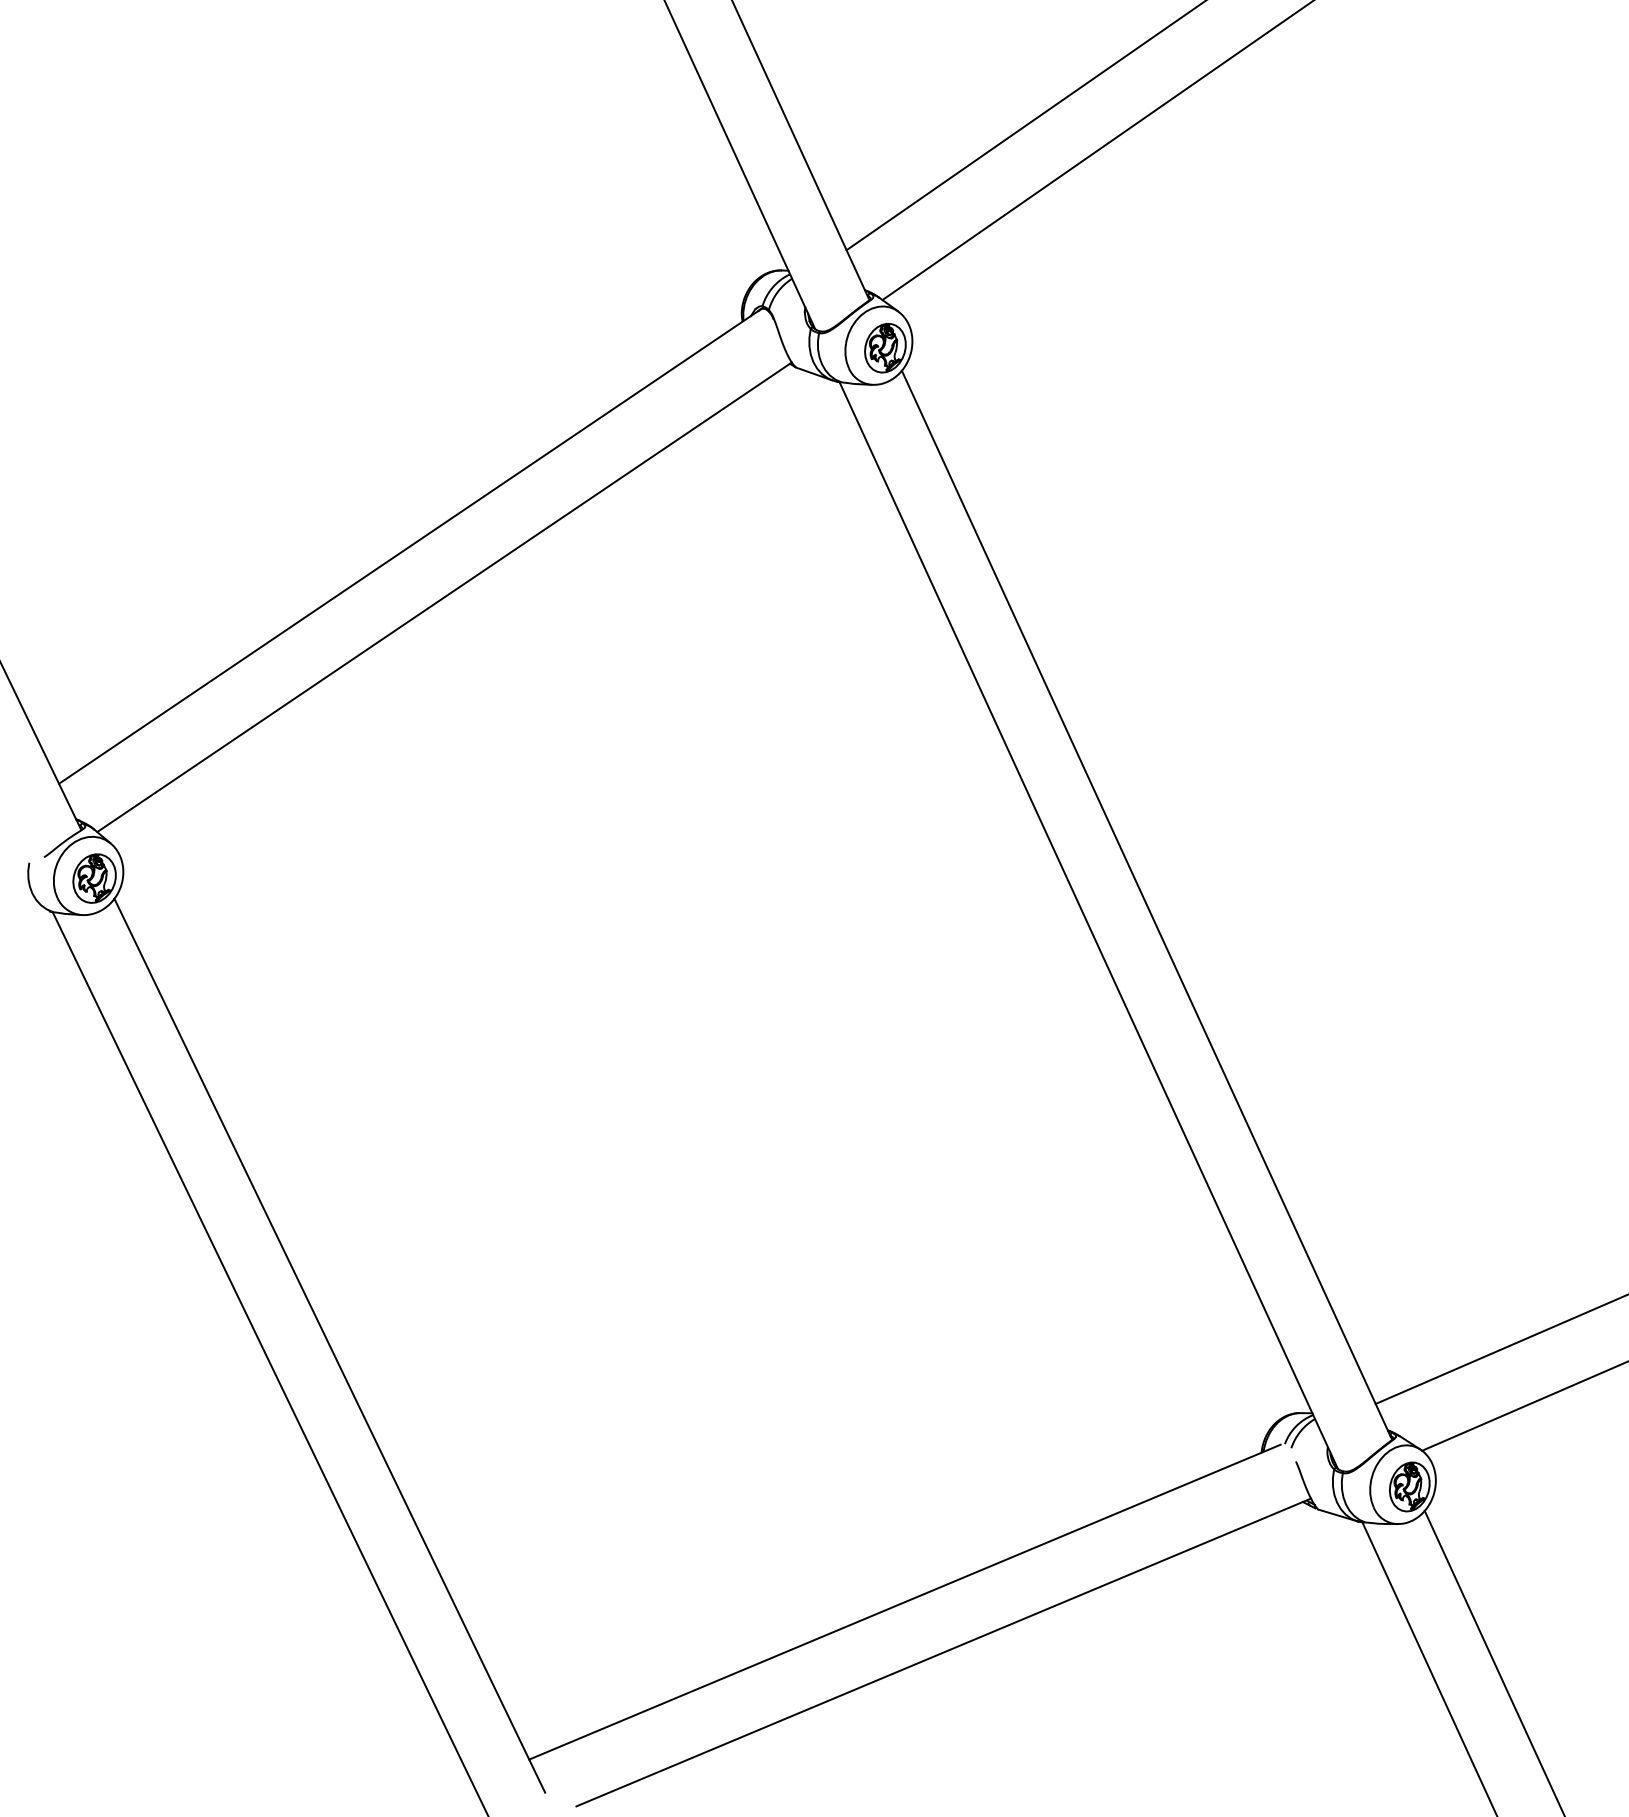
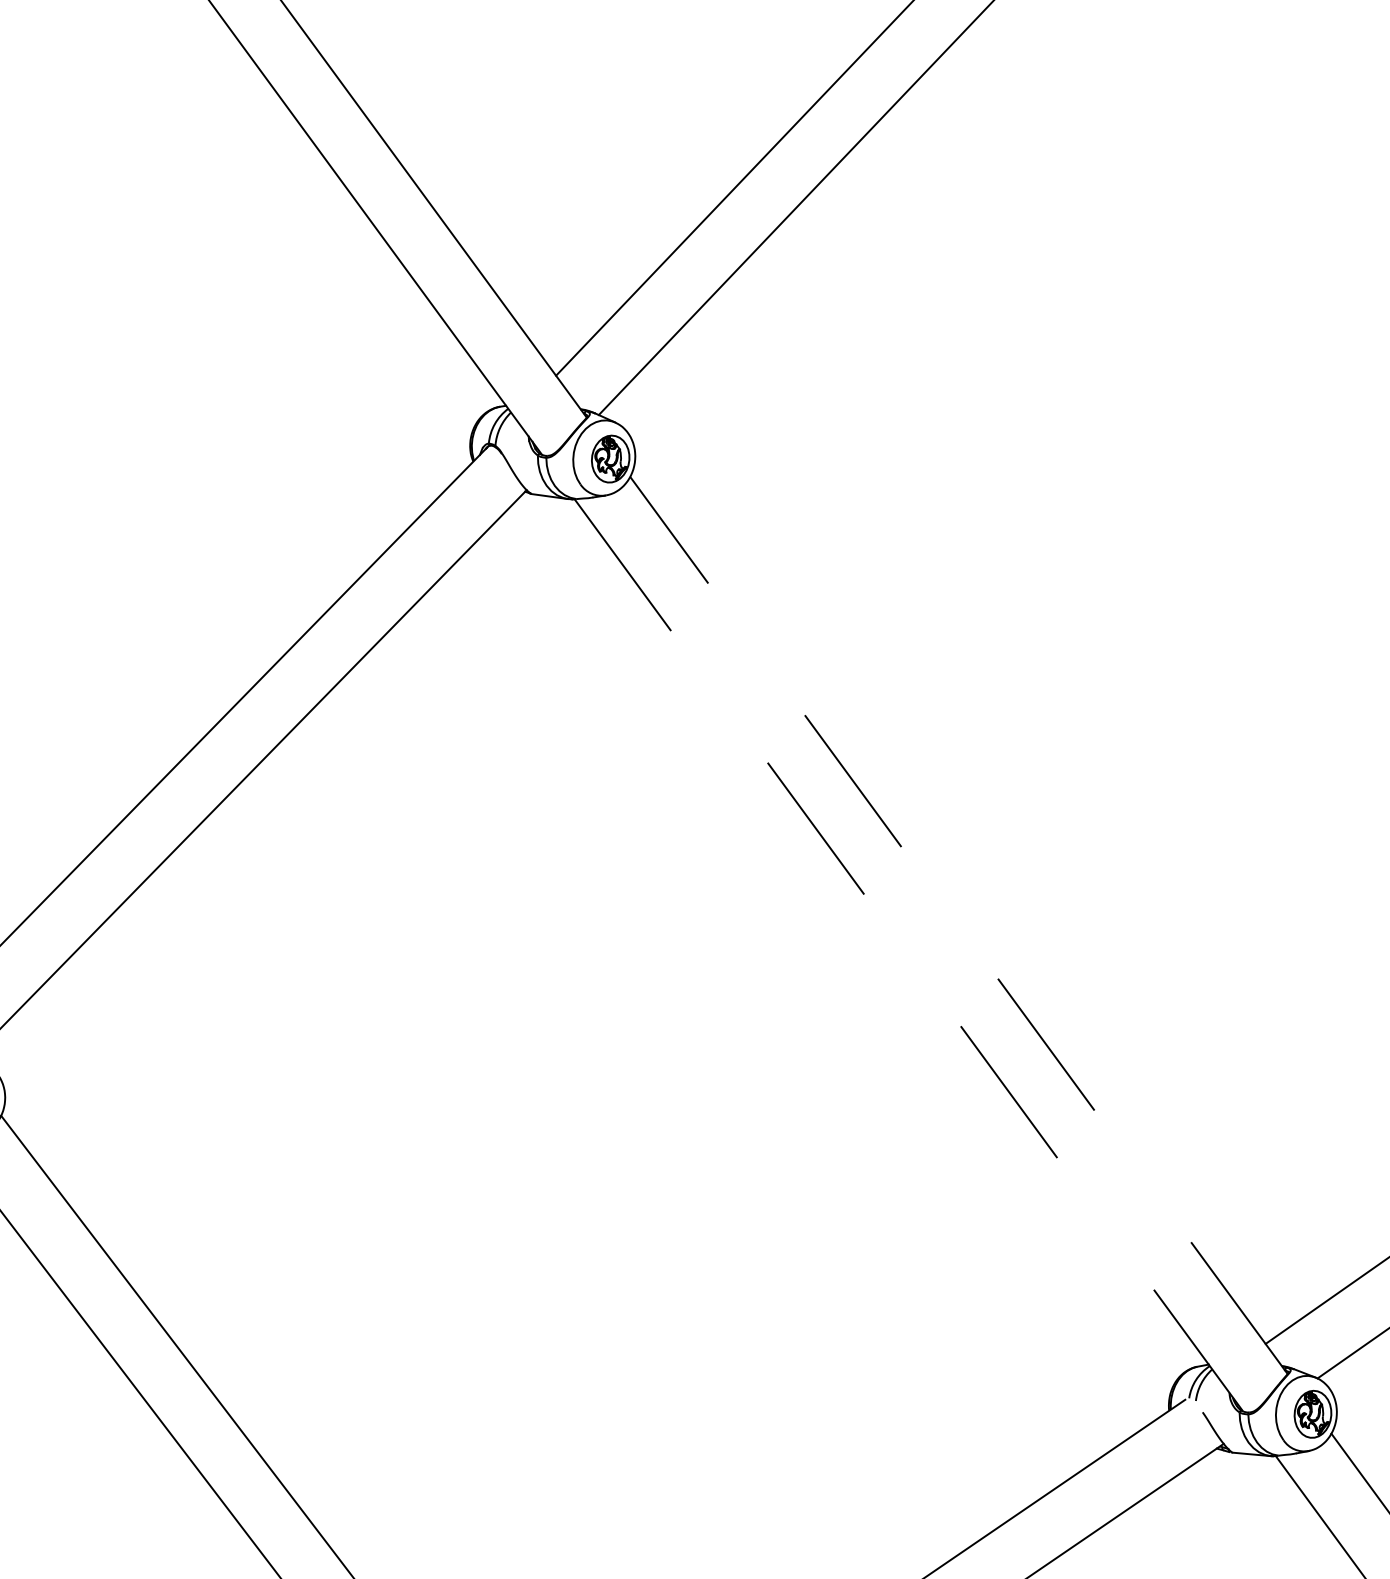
line: (1146, 904) -> (958, 924), solid -> dashed
line: (1088, 925) -> (908, 955), solid -> dashed

